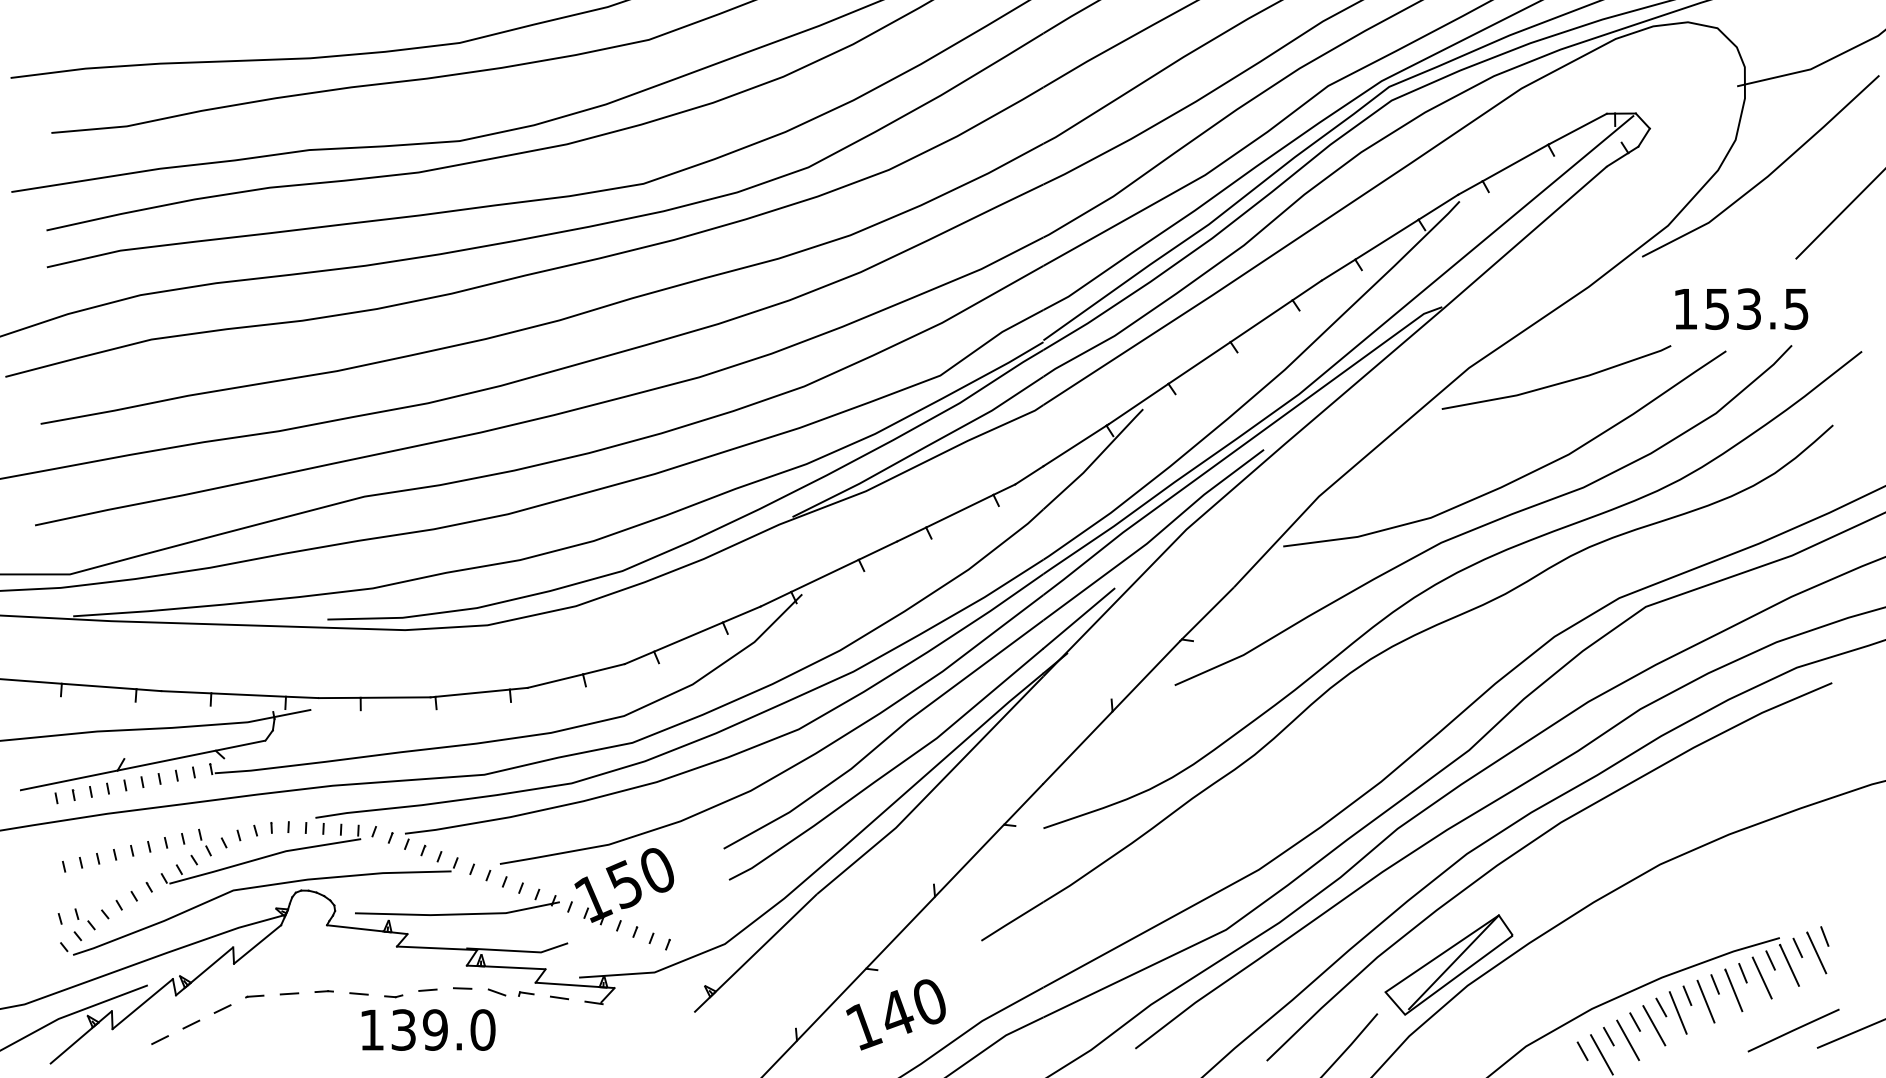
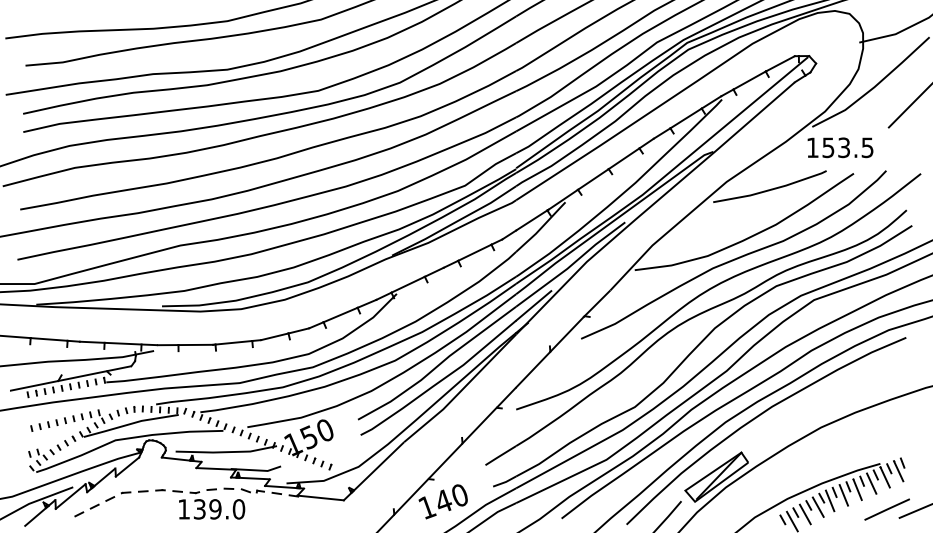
text: (1741, 308) -> (840, 147), moved
part: (1406, 706) -> (695, 349), added
line: (647, 1006) -> (320, 497), added

